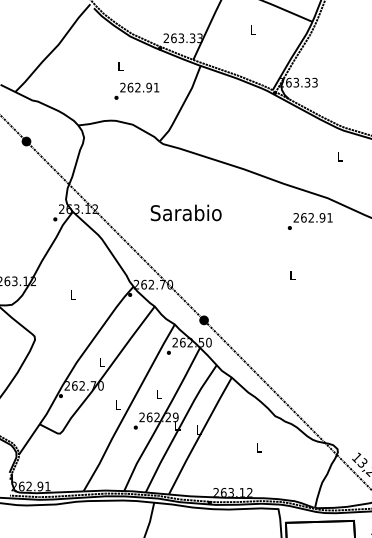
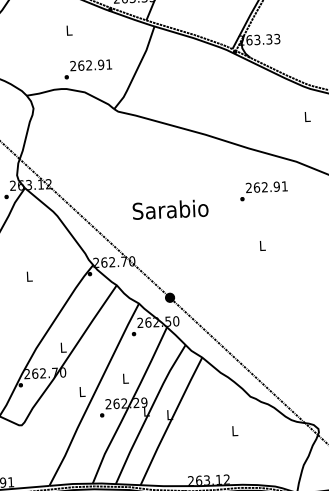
text: (136, 90) -> (87, 68), moved
text: (185, 212) -> (169, 209), moved
text: (309, 221) -> (263, 191), moved

